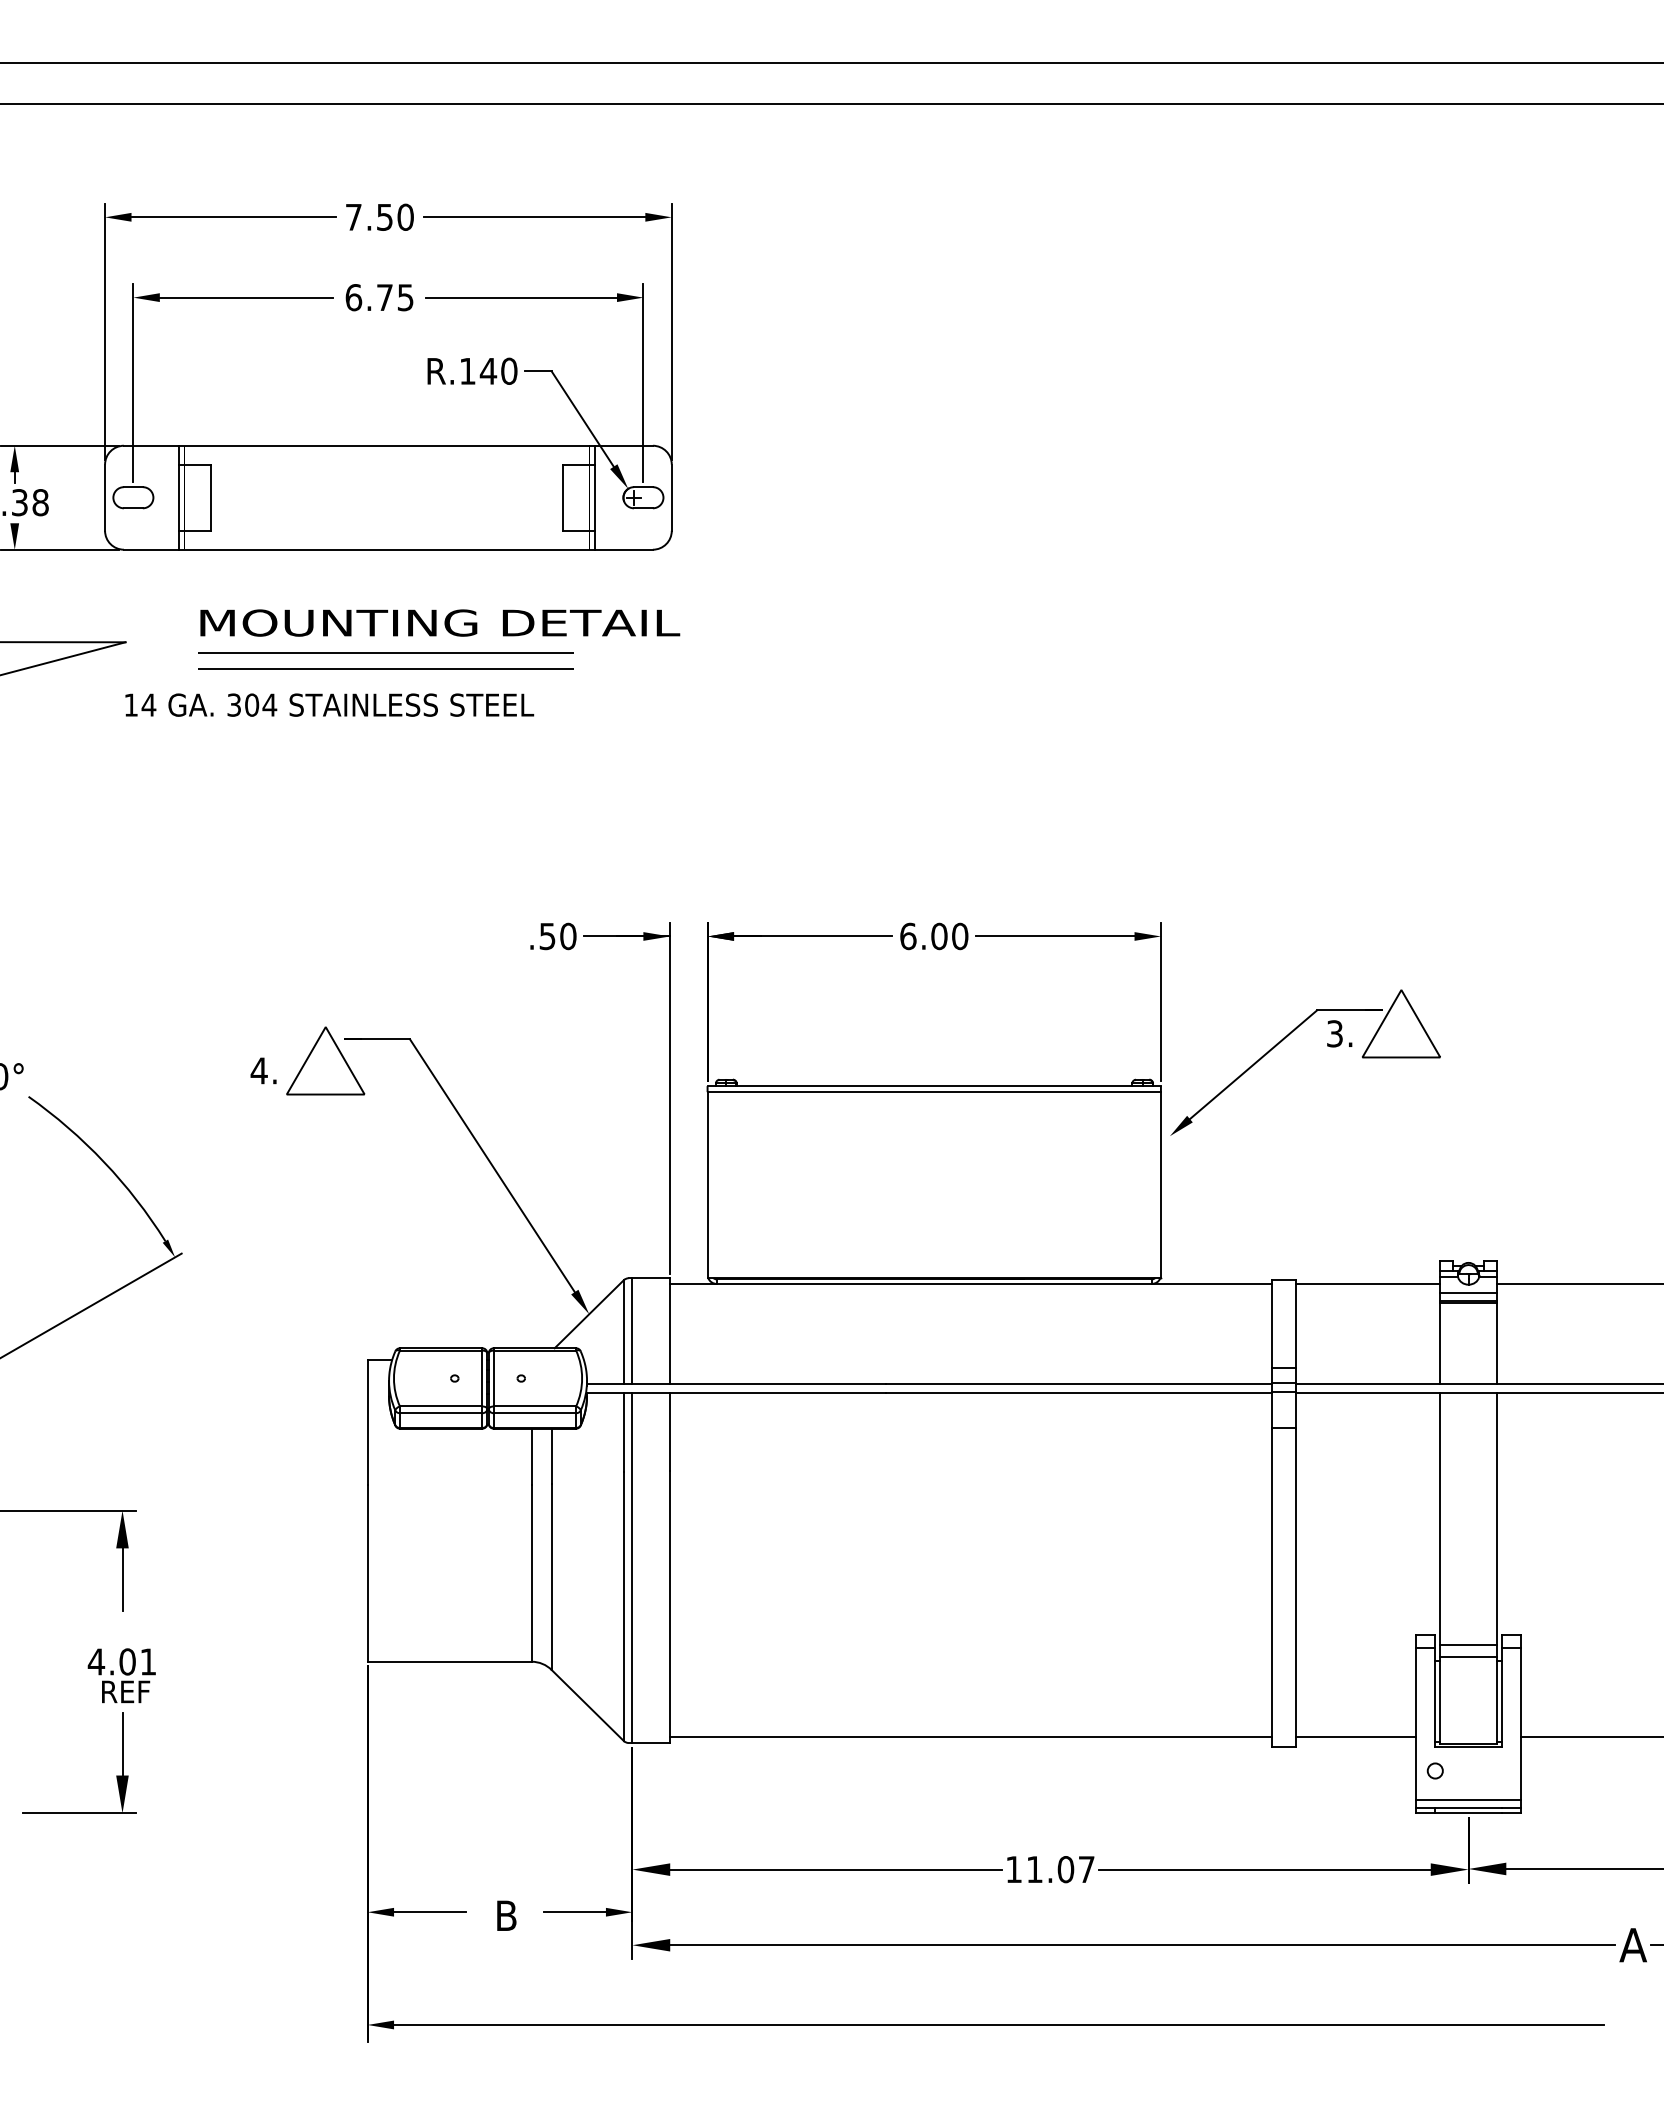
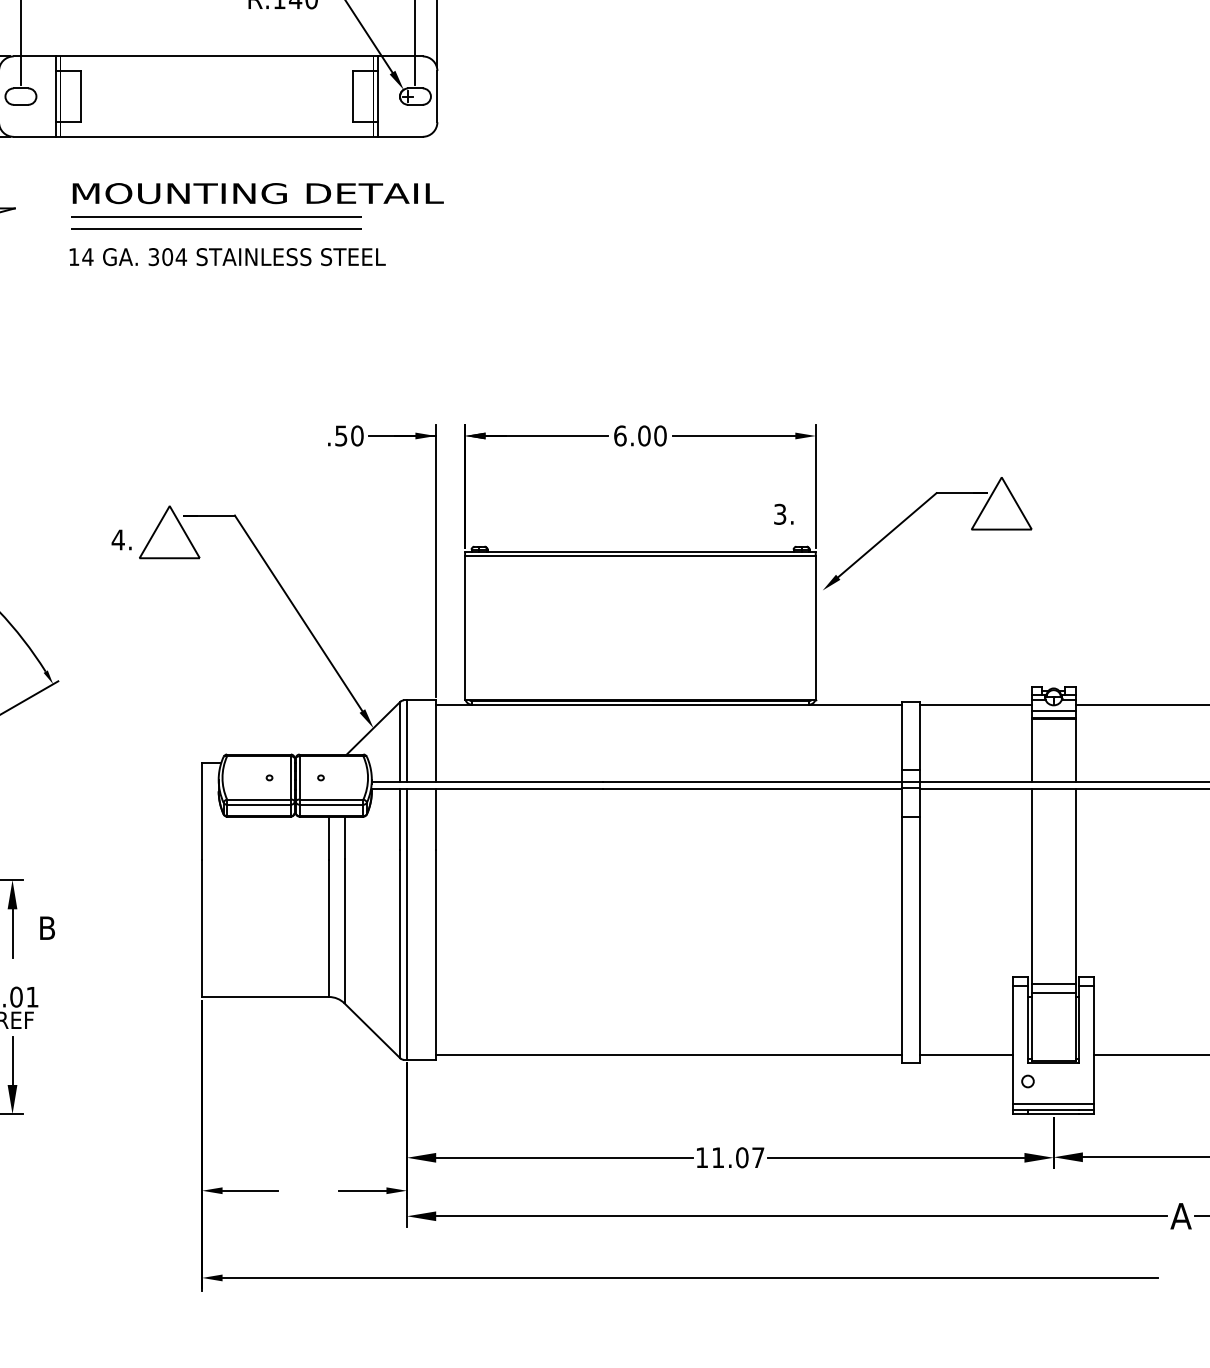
text: (329, 704) -> (227, 256), moved
text: (1339, 1033) -> (783, 514), moved
text: (506, 1915) -> (47, 927), moved

